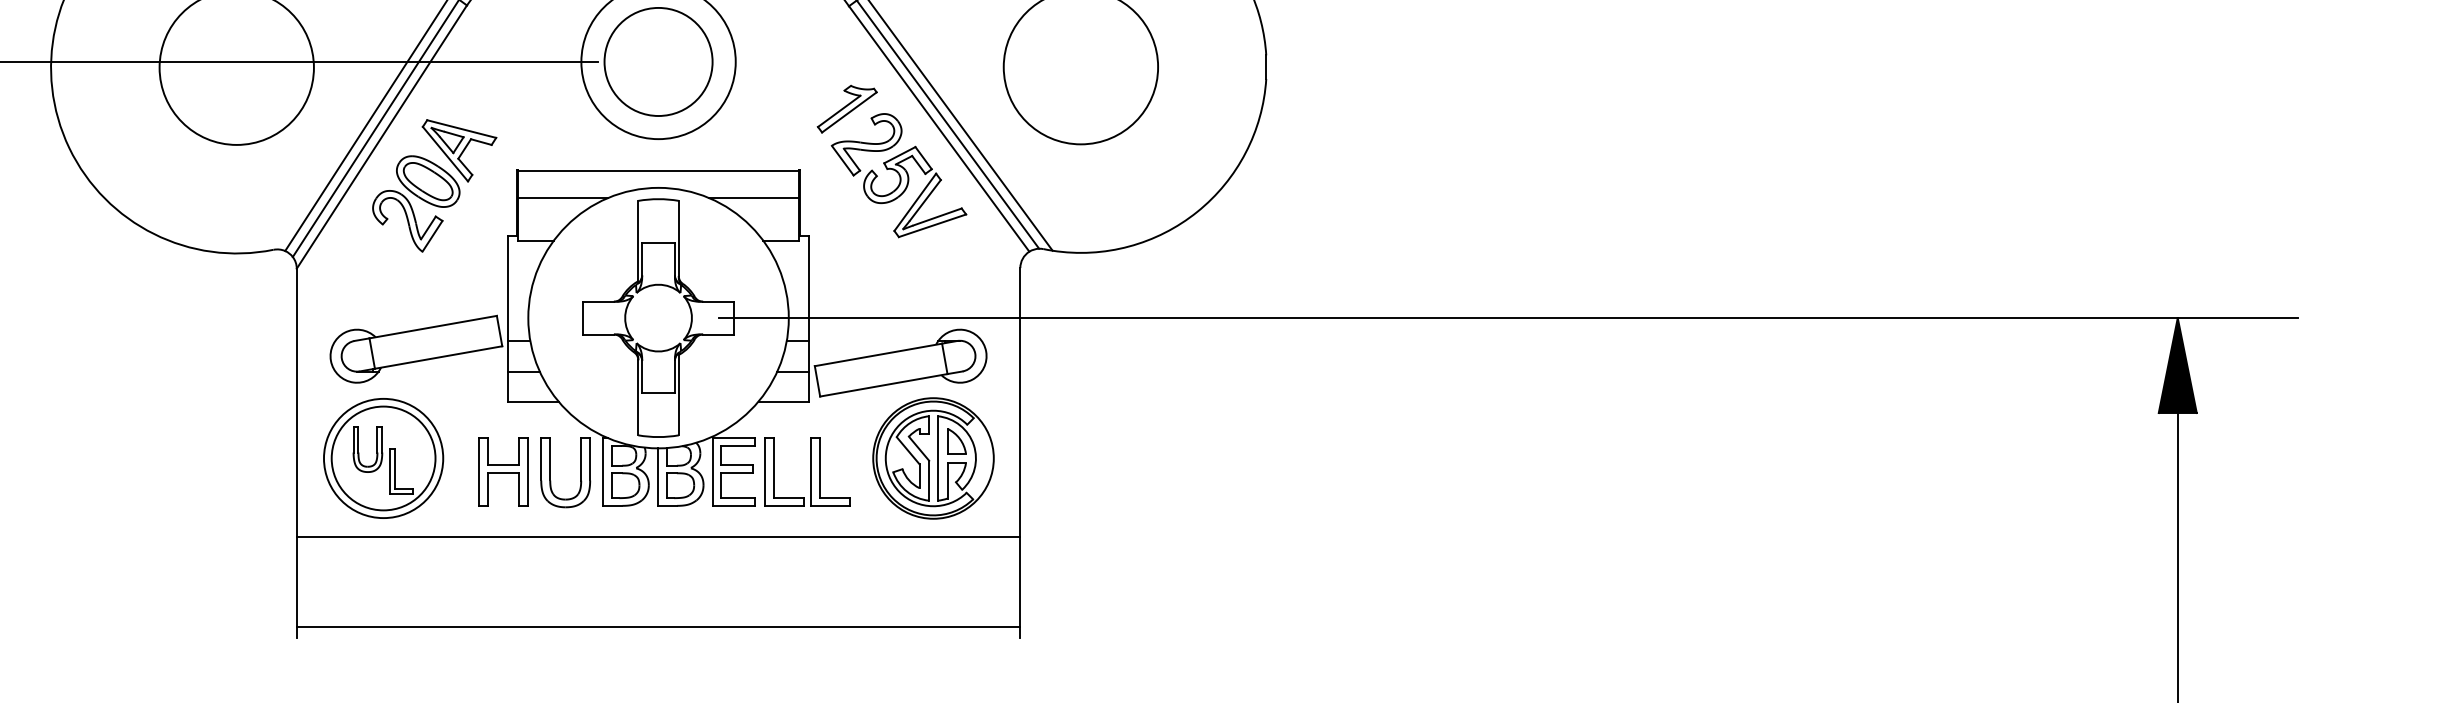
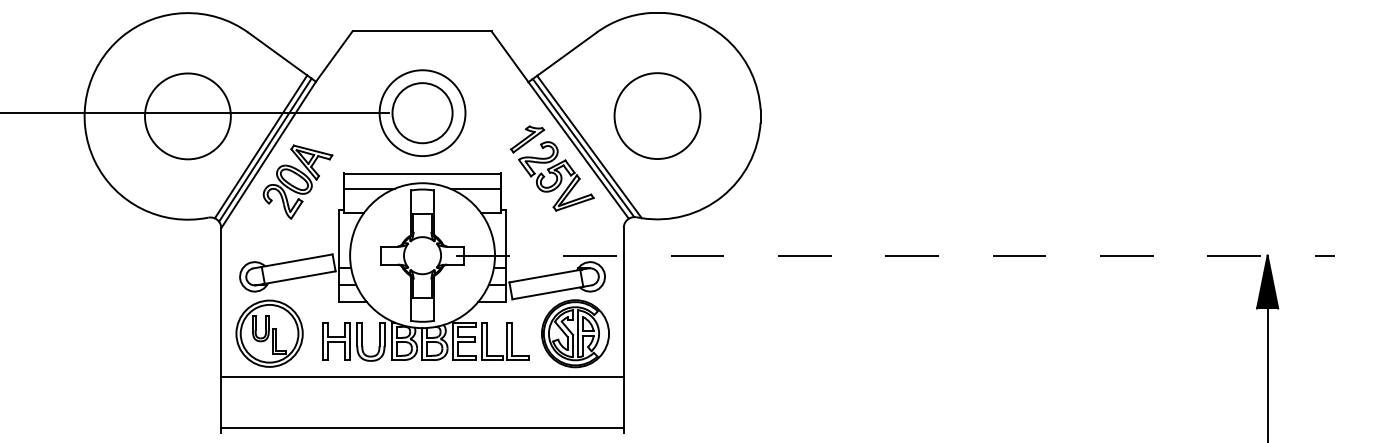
line: (1508, 317) -> (895, 255), solid -> dashed

